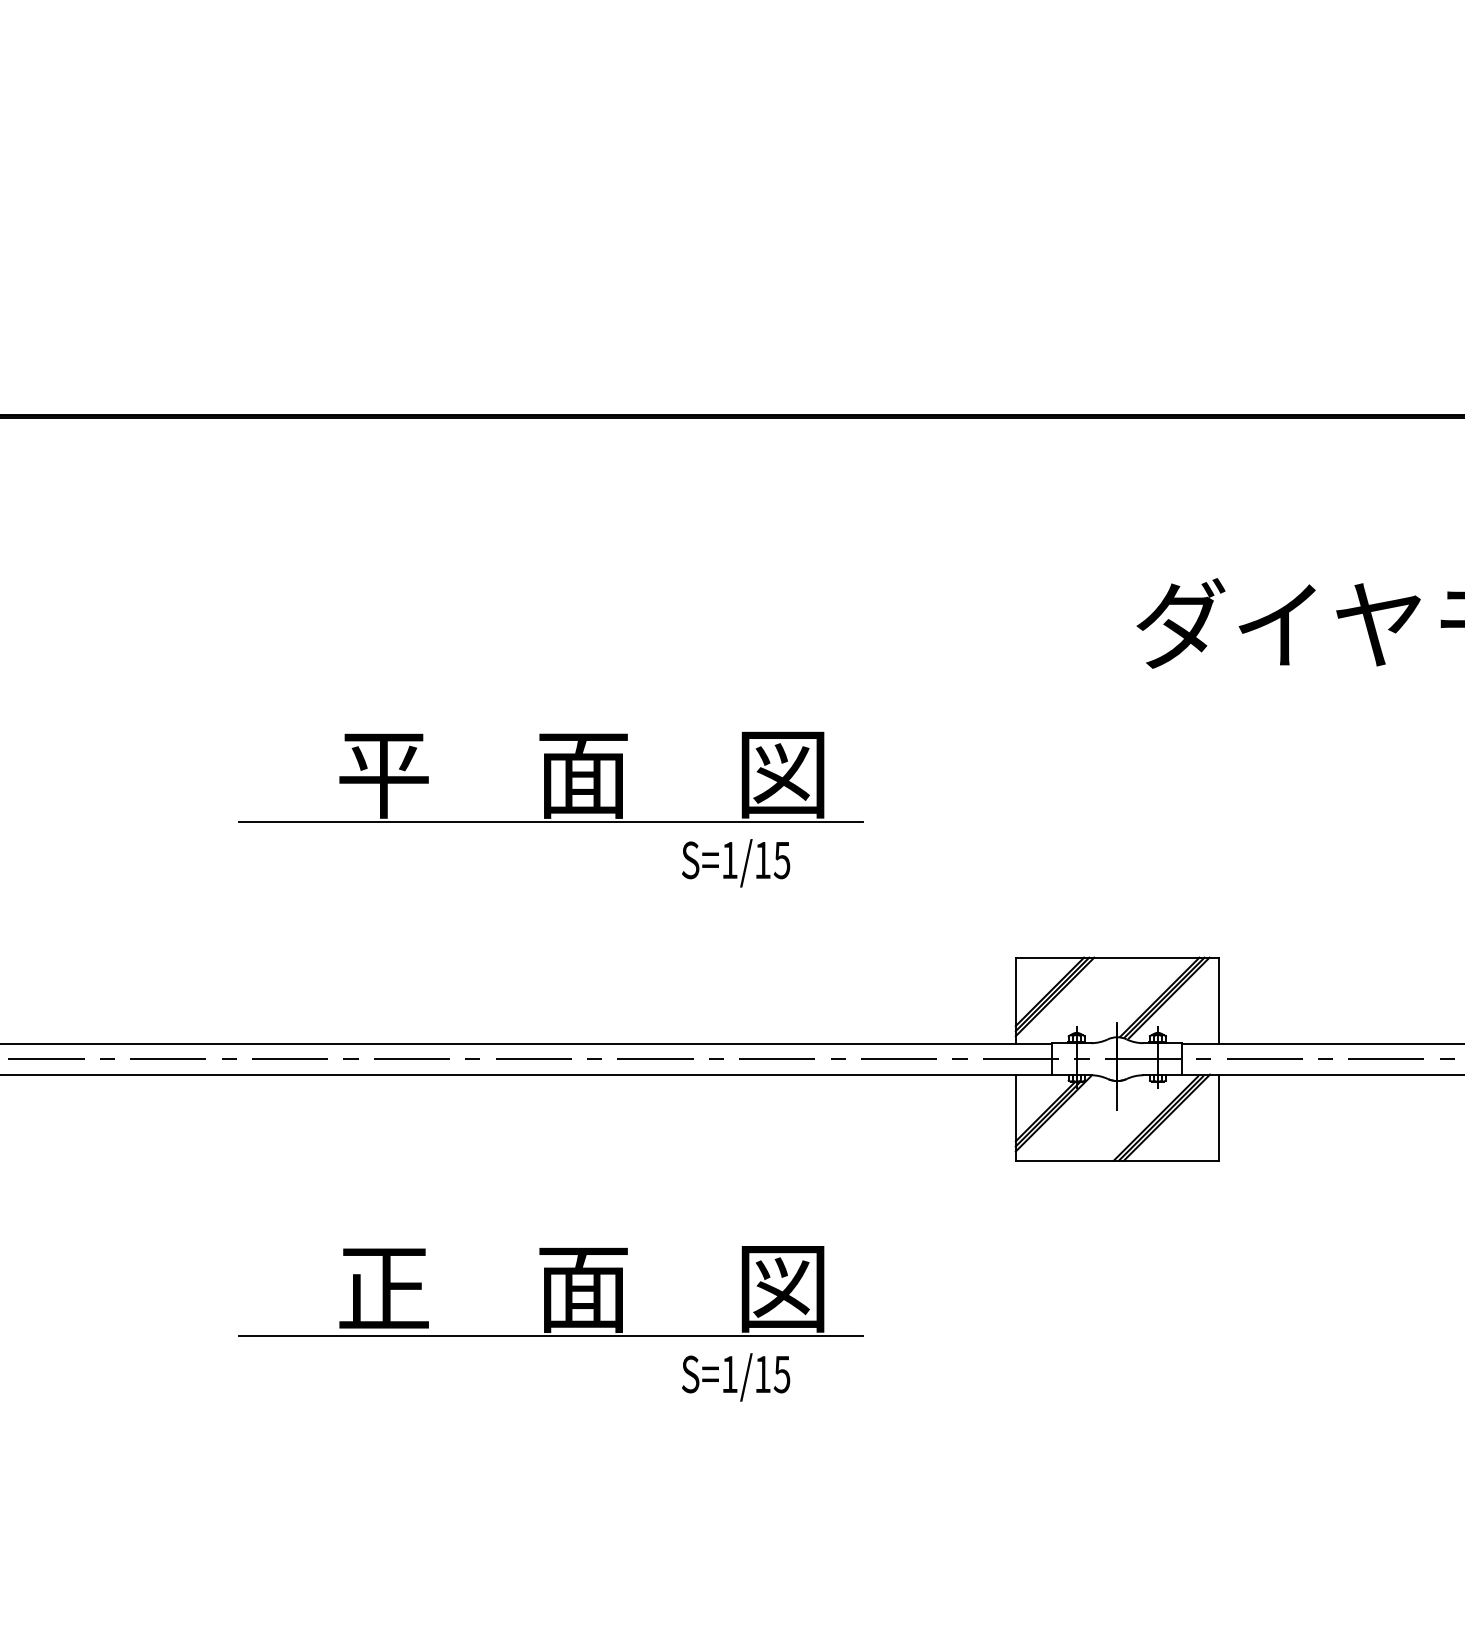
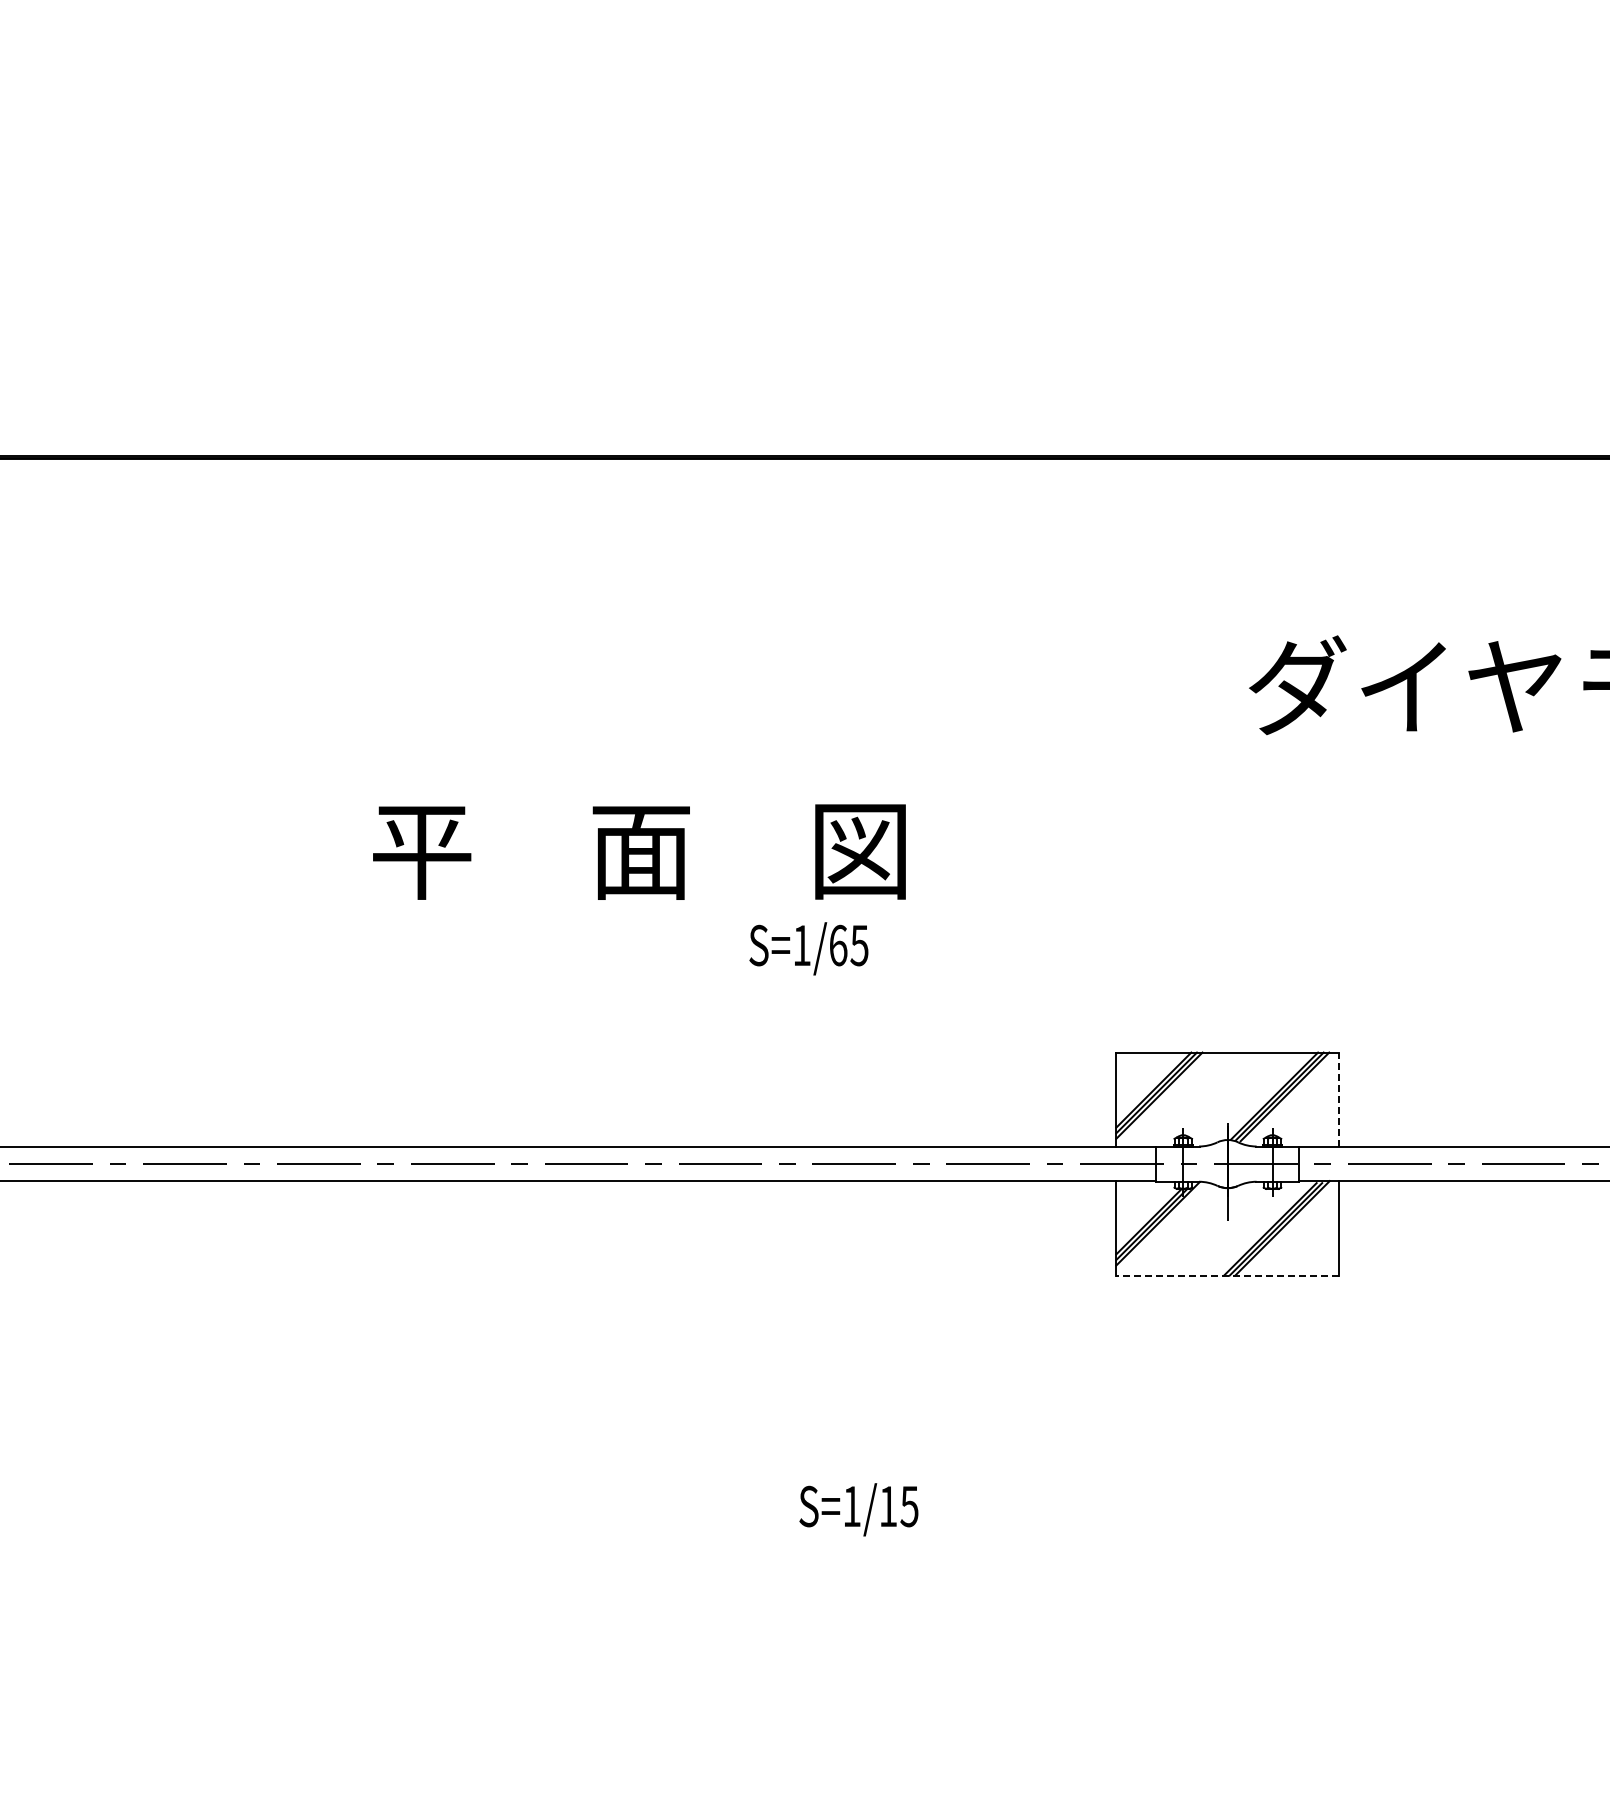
line: (550, 822) -> (605, 903), removed
text: (762, 860) -> (838, 945), S=1/15 -> S=1/65
line: (1218, 1000) -> (1339, 1099), solid -> dashed
line: (1116, 1160) -> (1227, 1275), solid -> dashed
part: (550, 1291) -> (605, 1419), removed
text: (735, 1377) -> (858, 1509), moved

